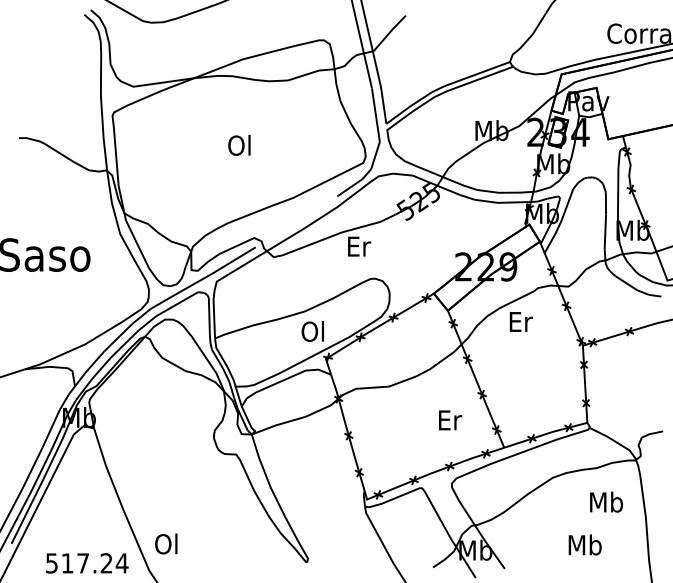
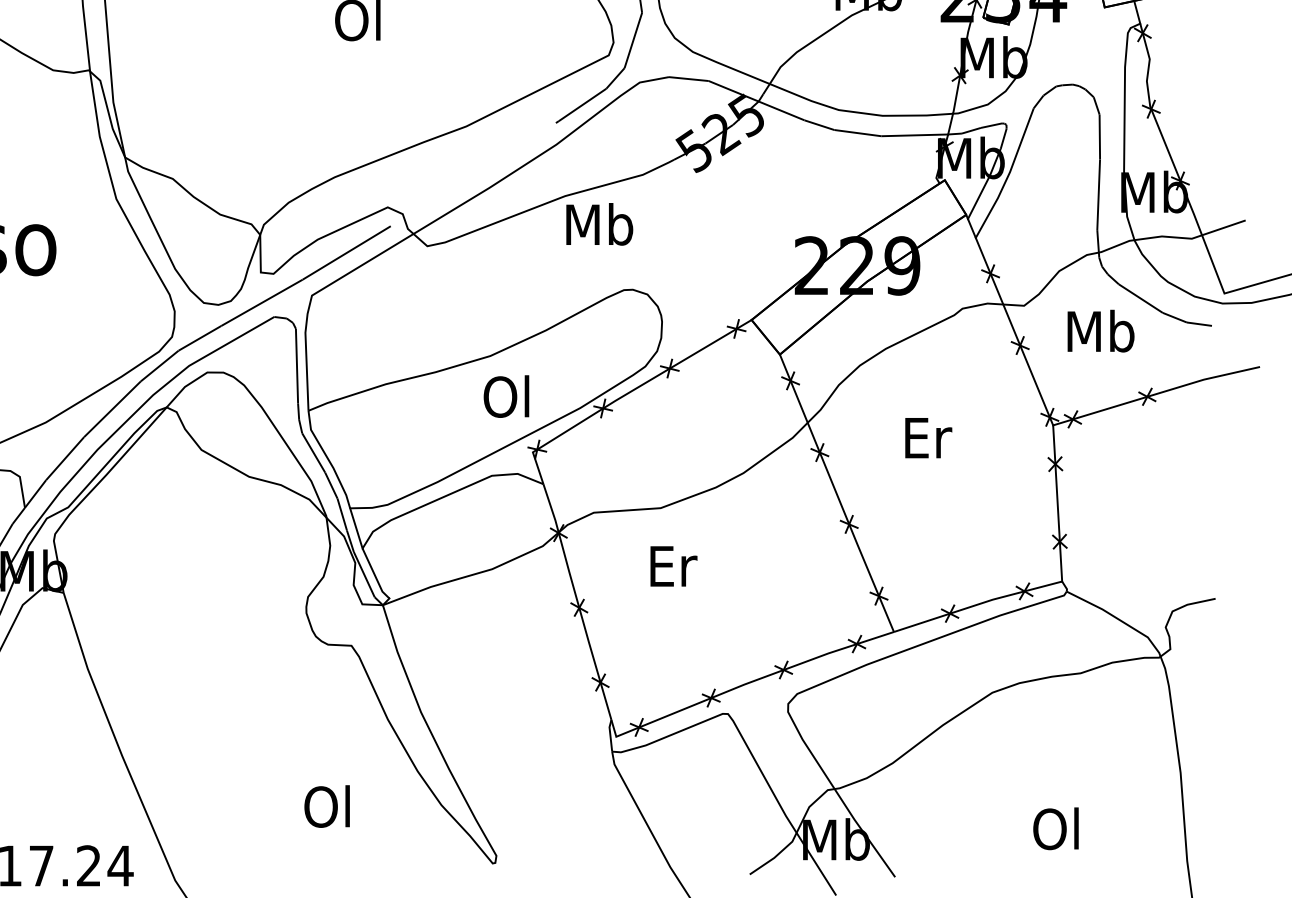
text: (358, 245) -> (598, 222), Er -> Mb
text: (520, 321) -> (926, 437), moved
text: (450, 420) -> (673, 566), moved
text: (606, 501) -> (1100, 329), moved
text: (166, 543) -> (327, 805), moved
text: (584, 544) -> (1056, 827), Mb -> Ol

